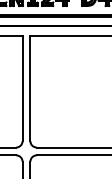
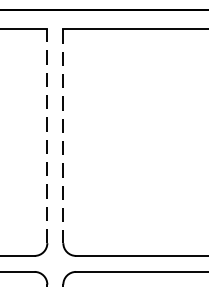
line: (22, 88) -> (47, 136), solid -> dashed
line: (30, 88) -> (63, 136), solid -> dashed

